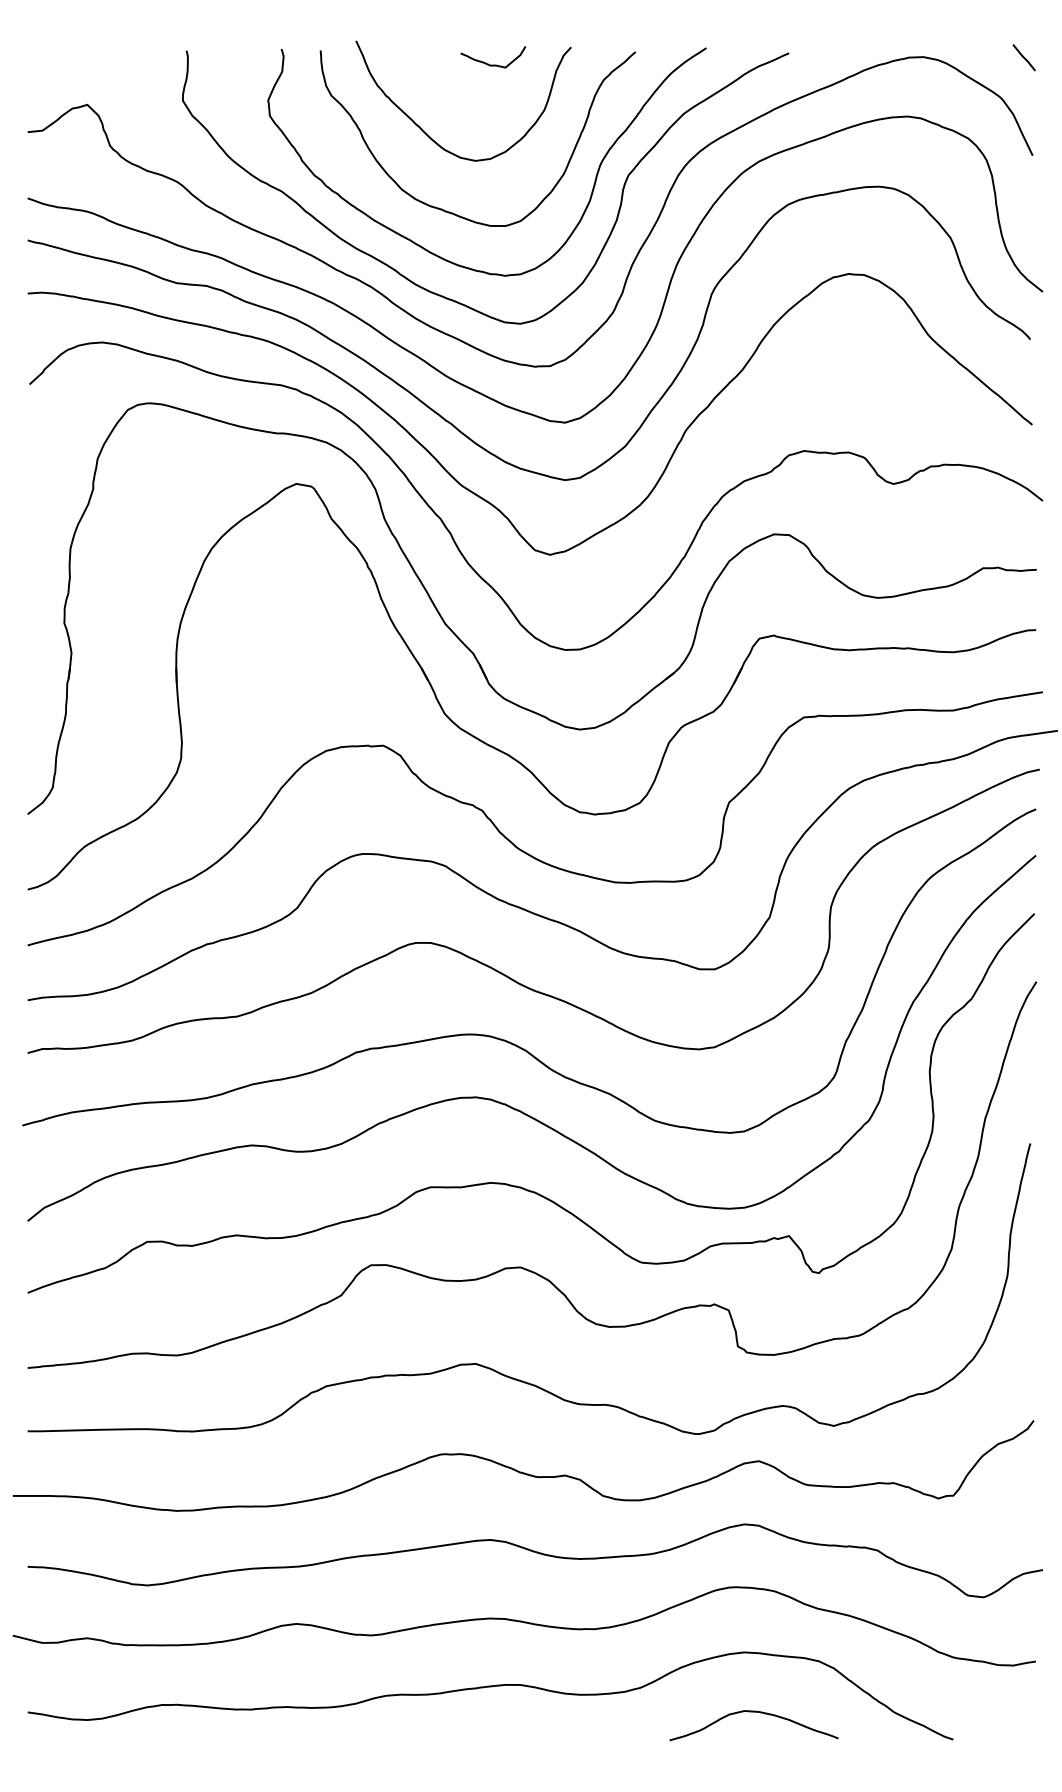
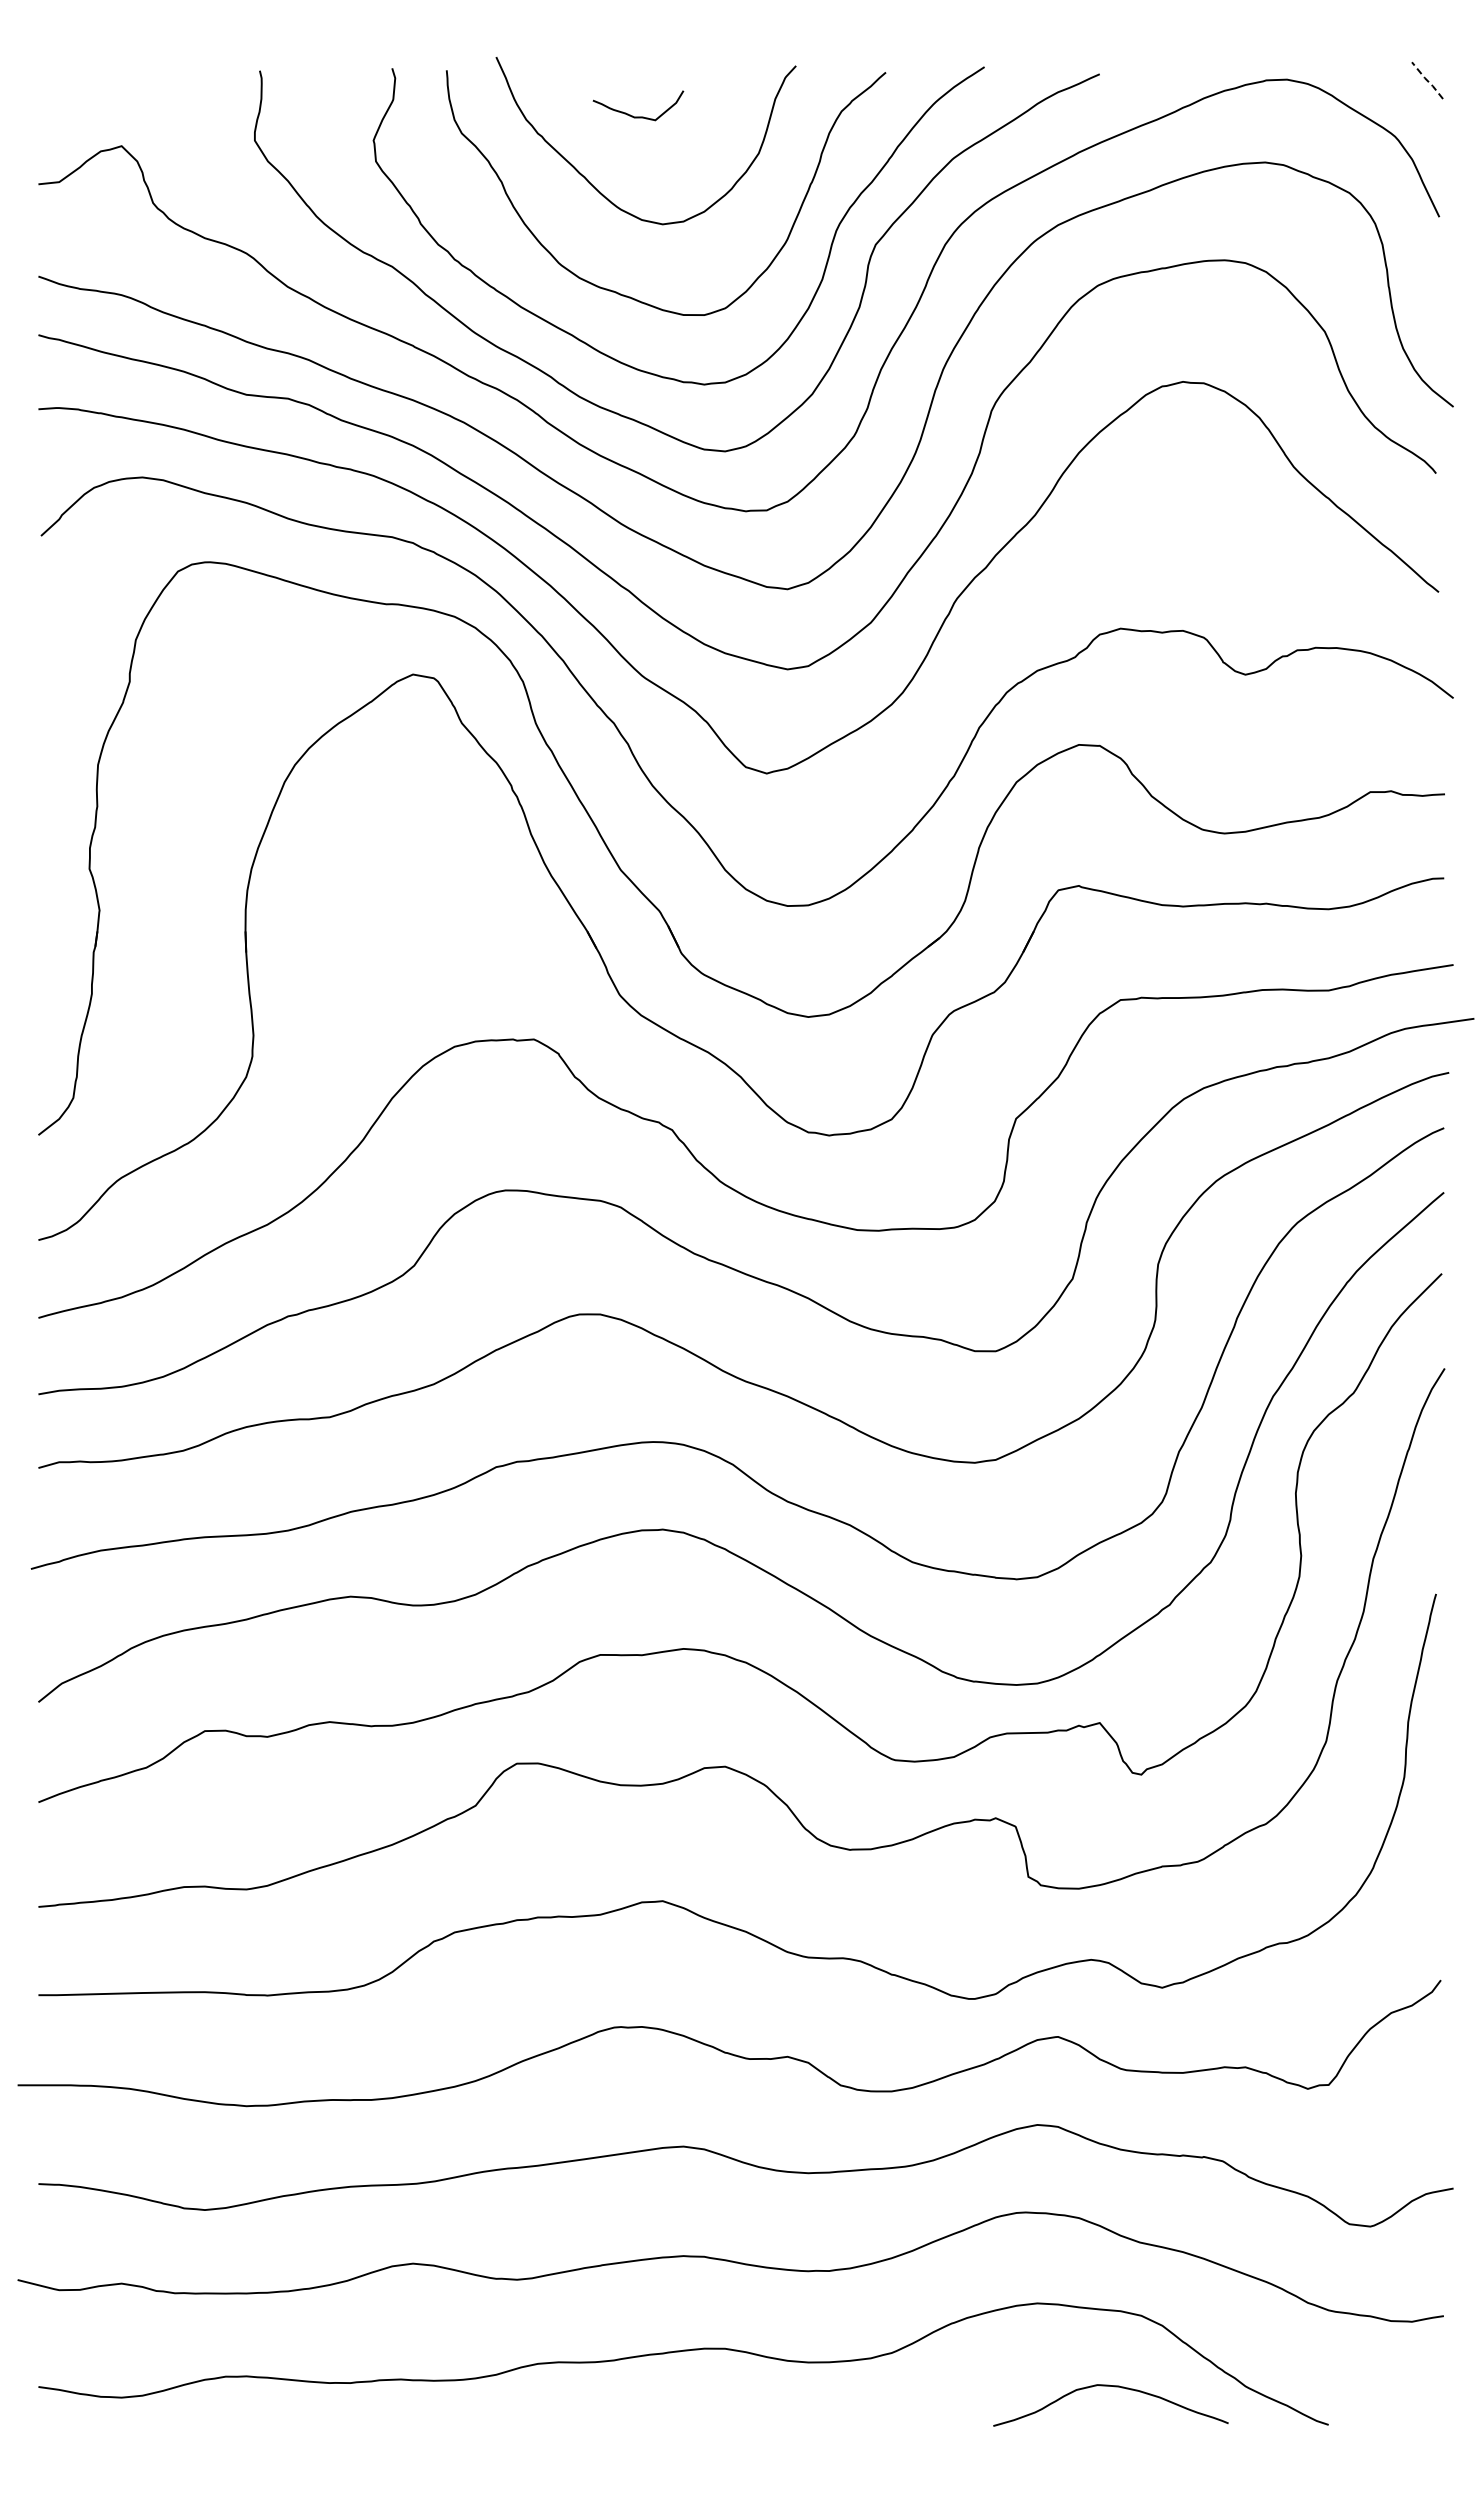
line: (1024, 57) -> (1427, 80), solid -> dashed
curve: (493, 64) -> (638, 116), moved
curve: (756, 1712) -> (1114, 2387), moved

